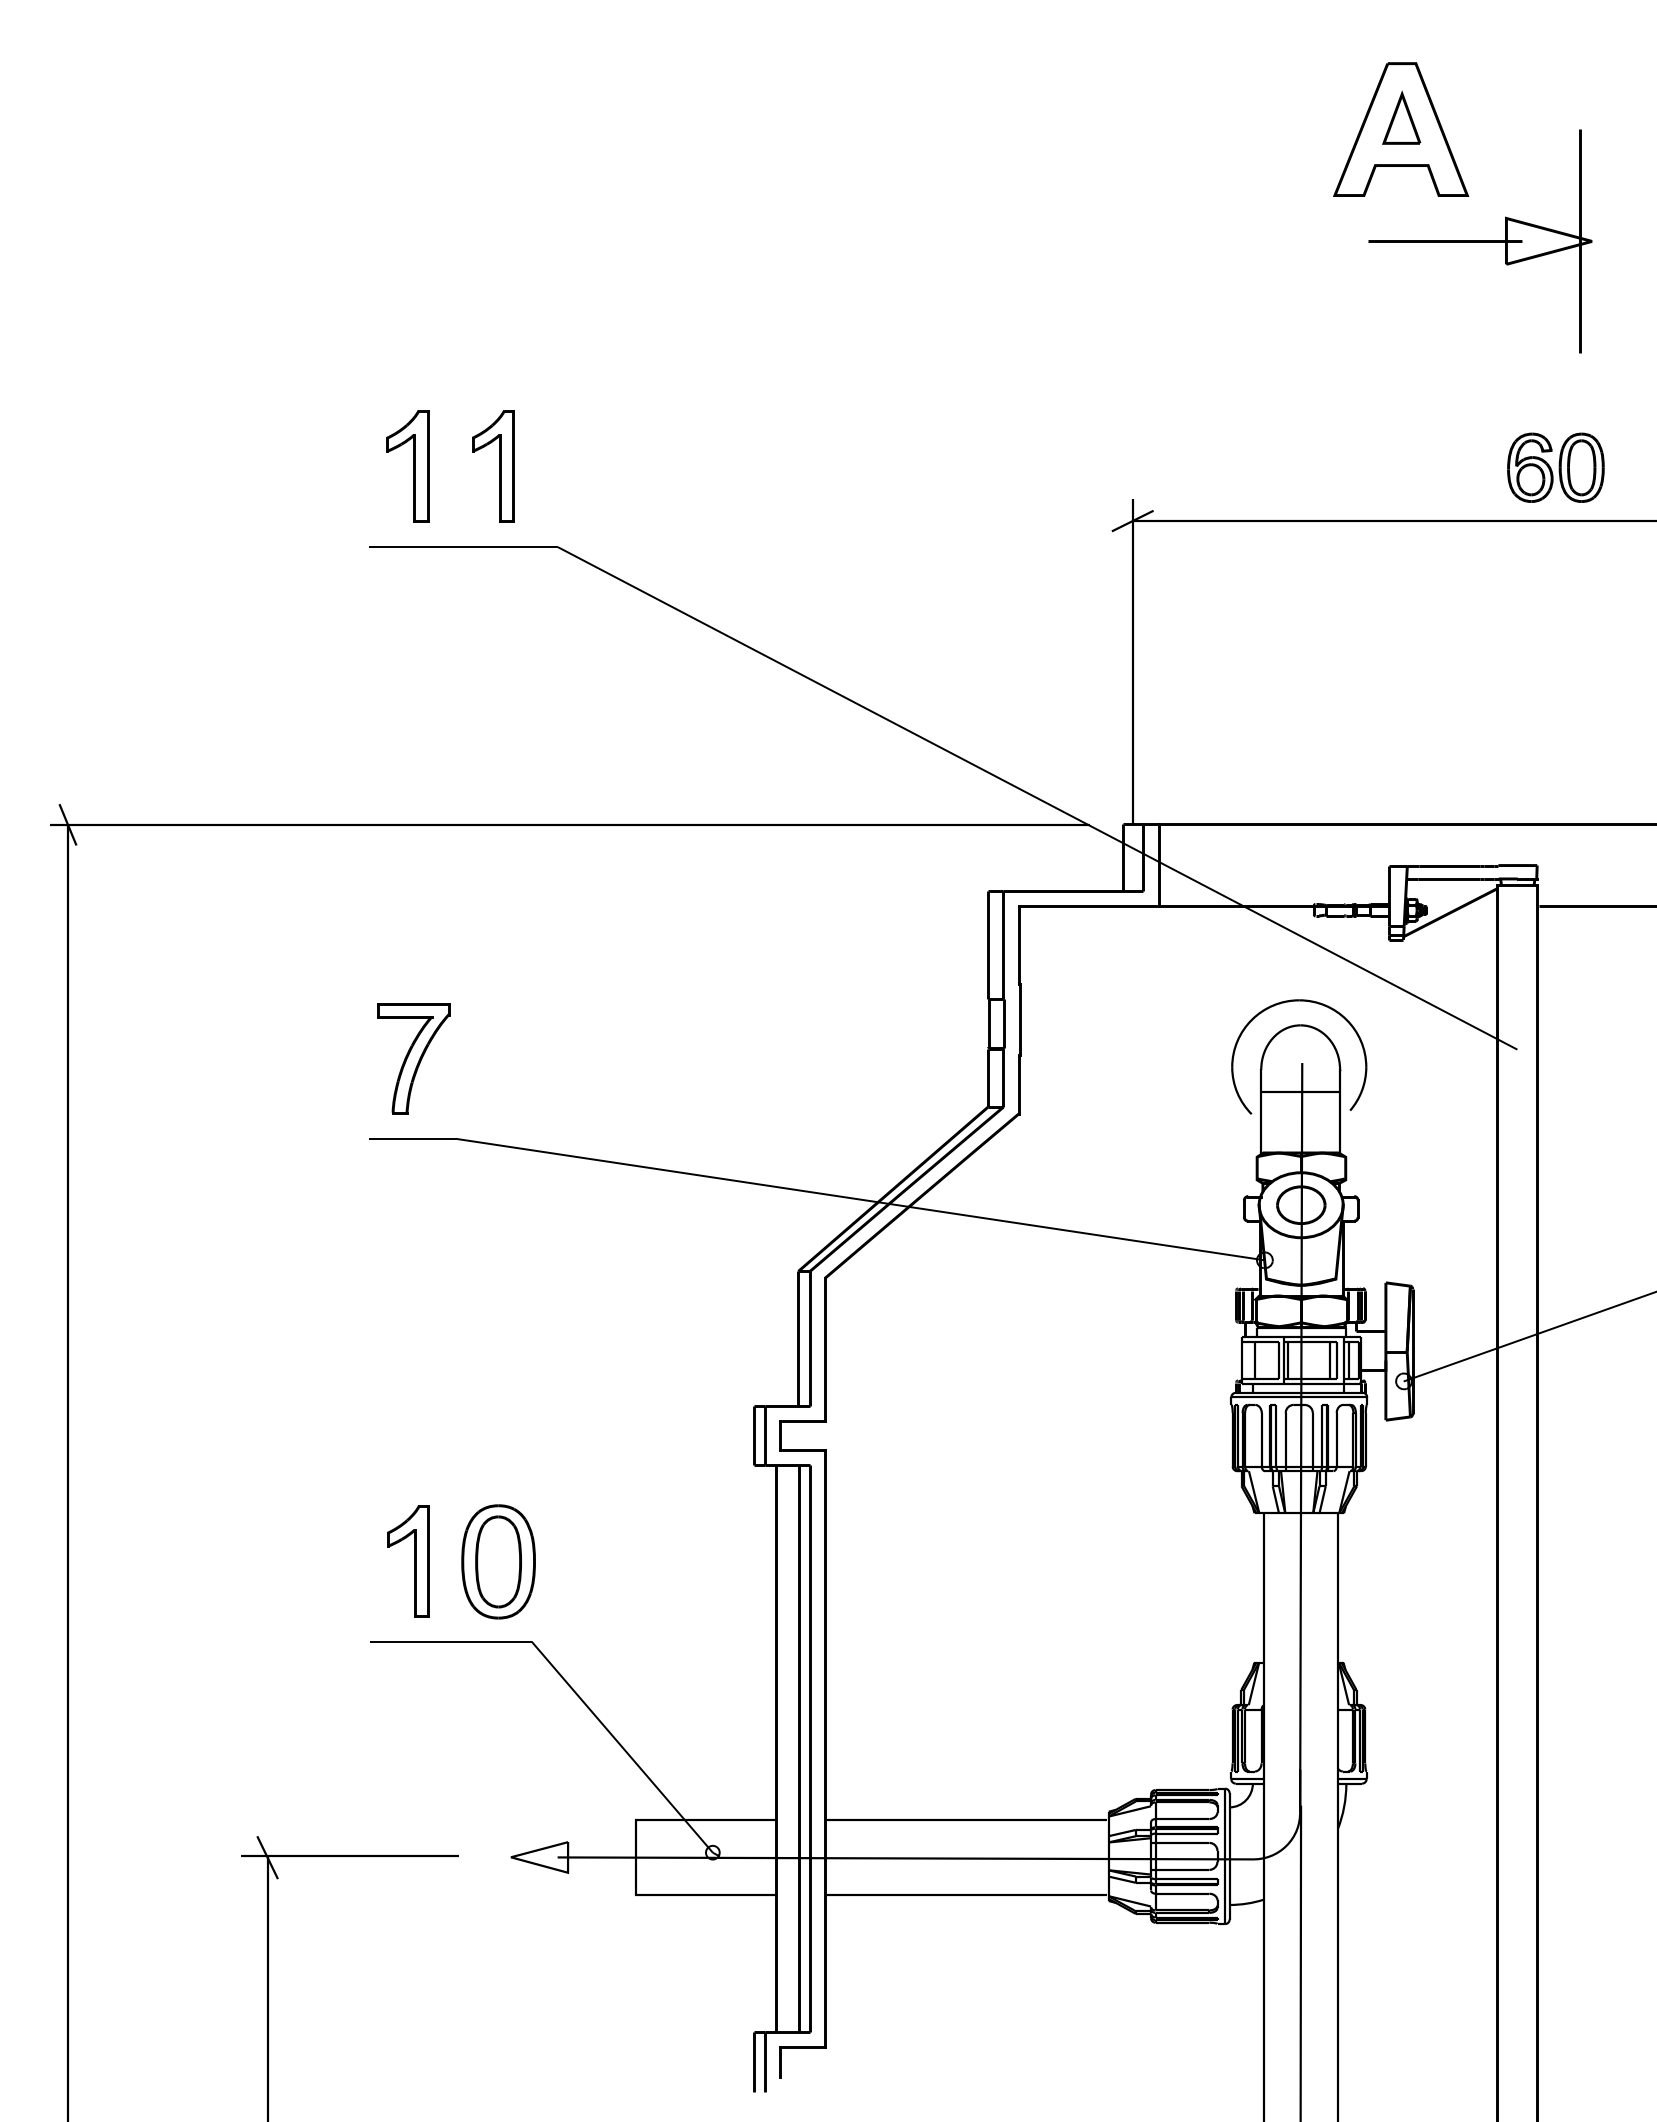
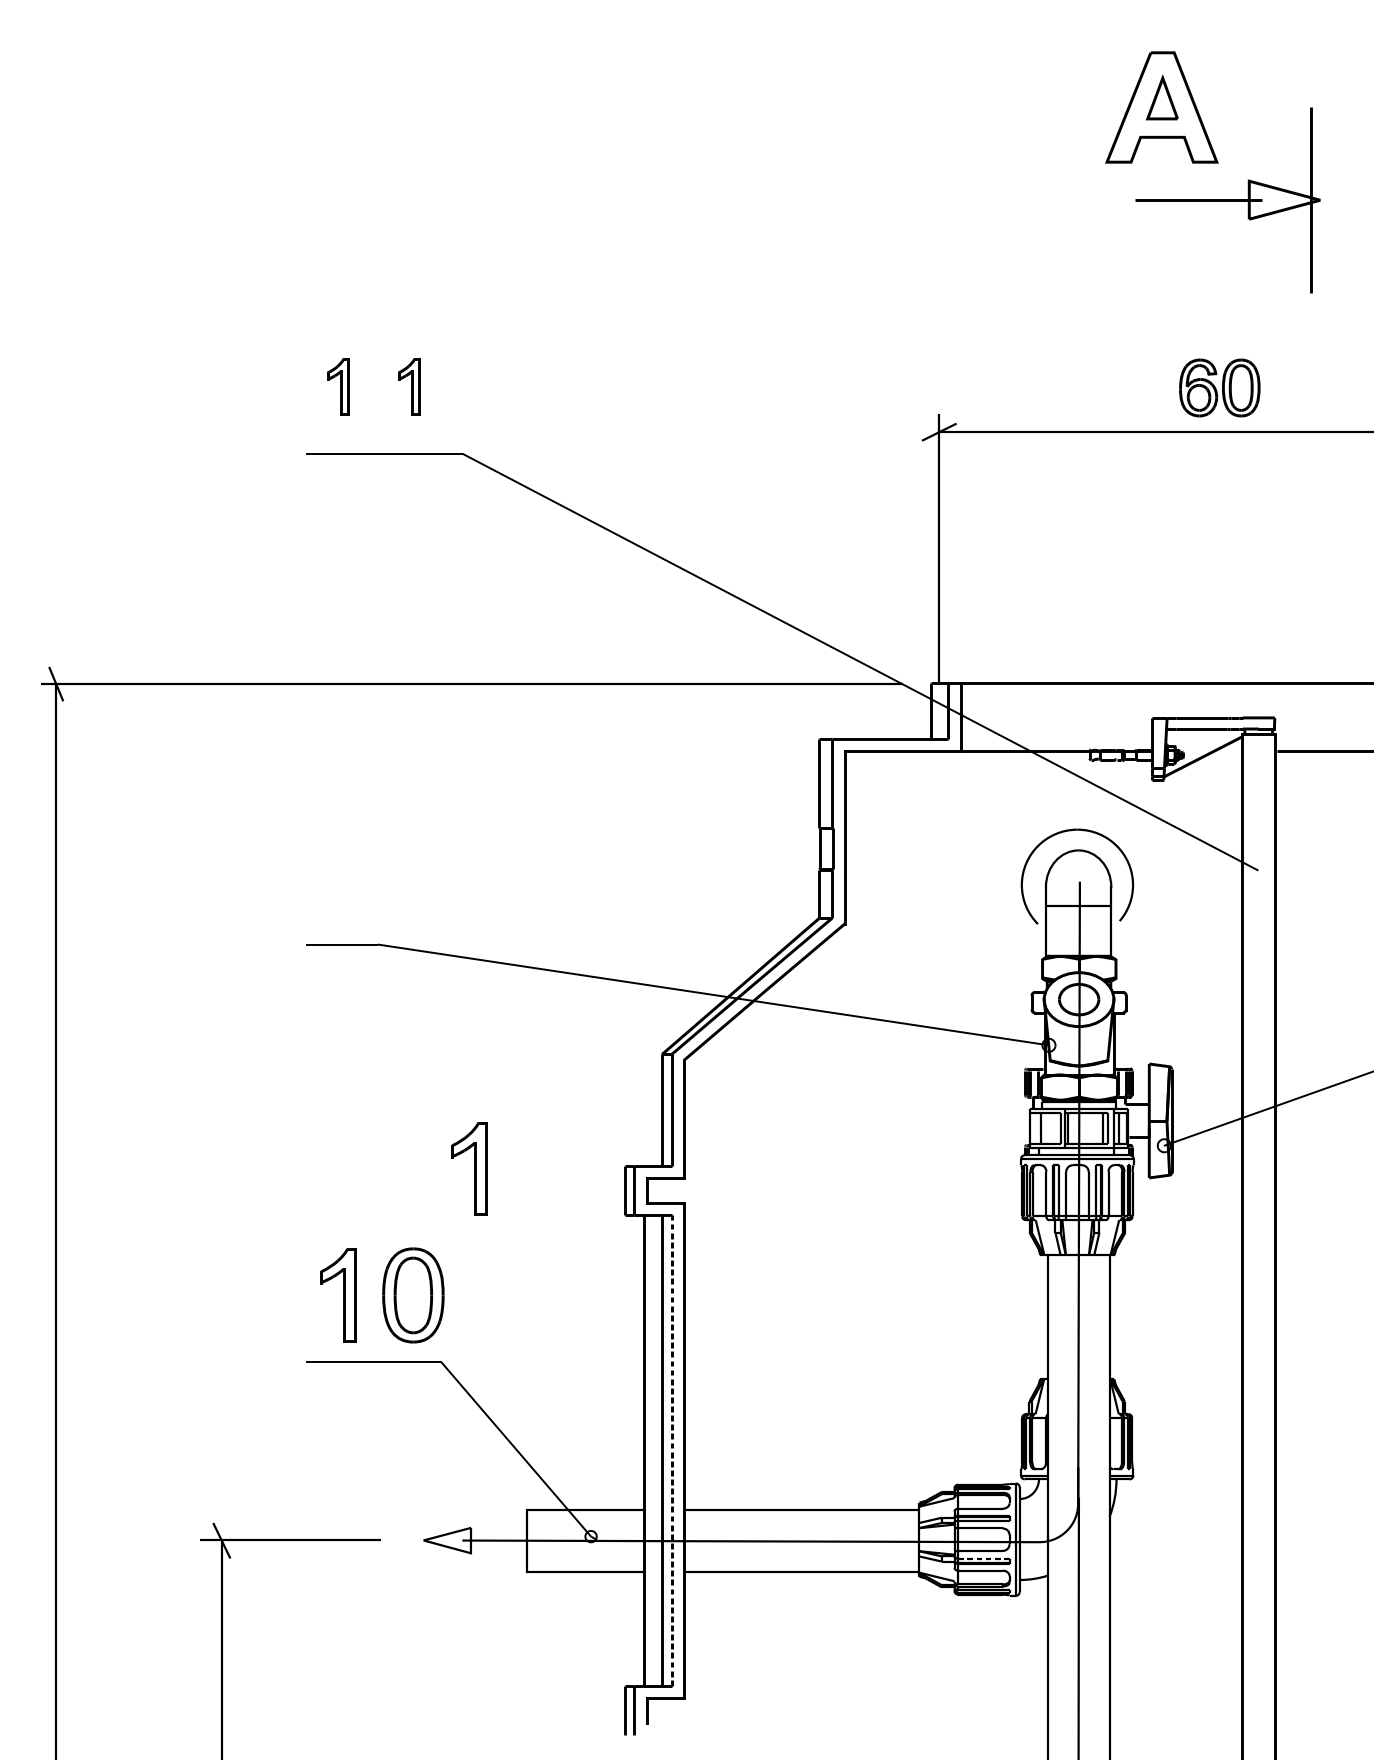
part: (407, 466) -> (337, 386), size x0.6
part: (493, 466) -> (409, 386), size x0.6
part: (1555, 467) -> (1219, 387), moved
part: (413, 1058) -> (342, 877), removed
part: (566, 1409) -> (469, 1169), added
line: (810, 1748) -> (672, 1450), solid -> dashed
line: (1186, 1879) -> (983, 1558), solid -> dashed

